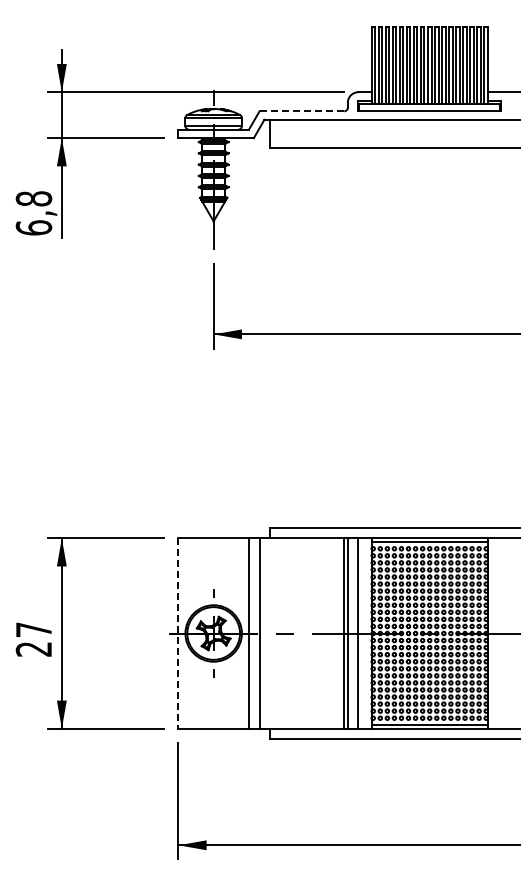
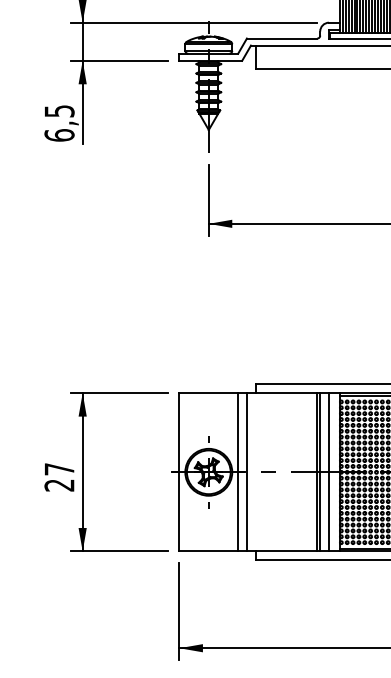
line: (301, 111) -> (281, 38), dashed -> solid
text: (33, 198) -> (59, 110), 6,8 -> 6,5
line: (178, 634) -> (179, 473), dashed -> solid

